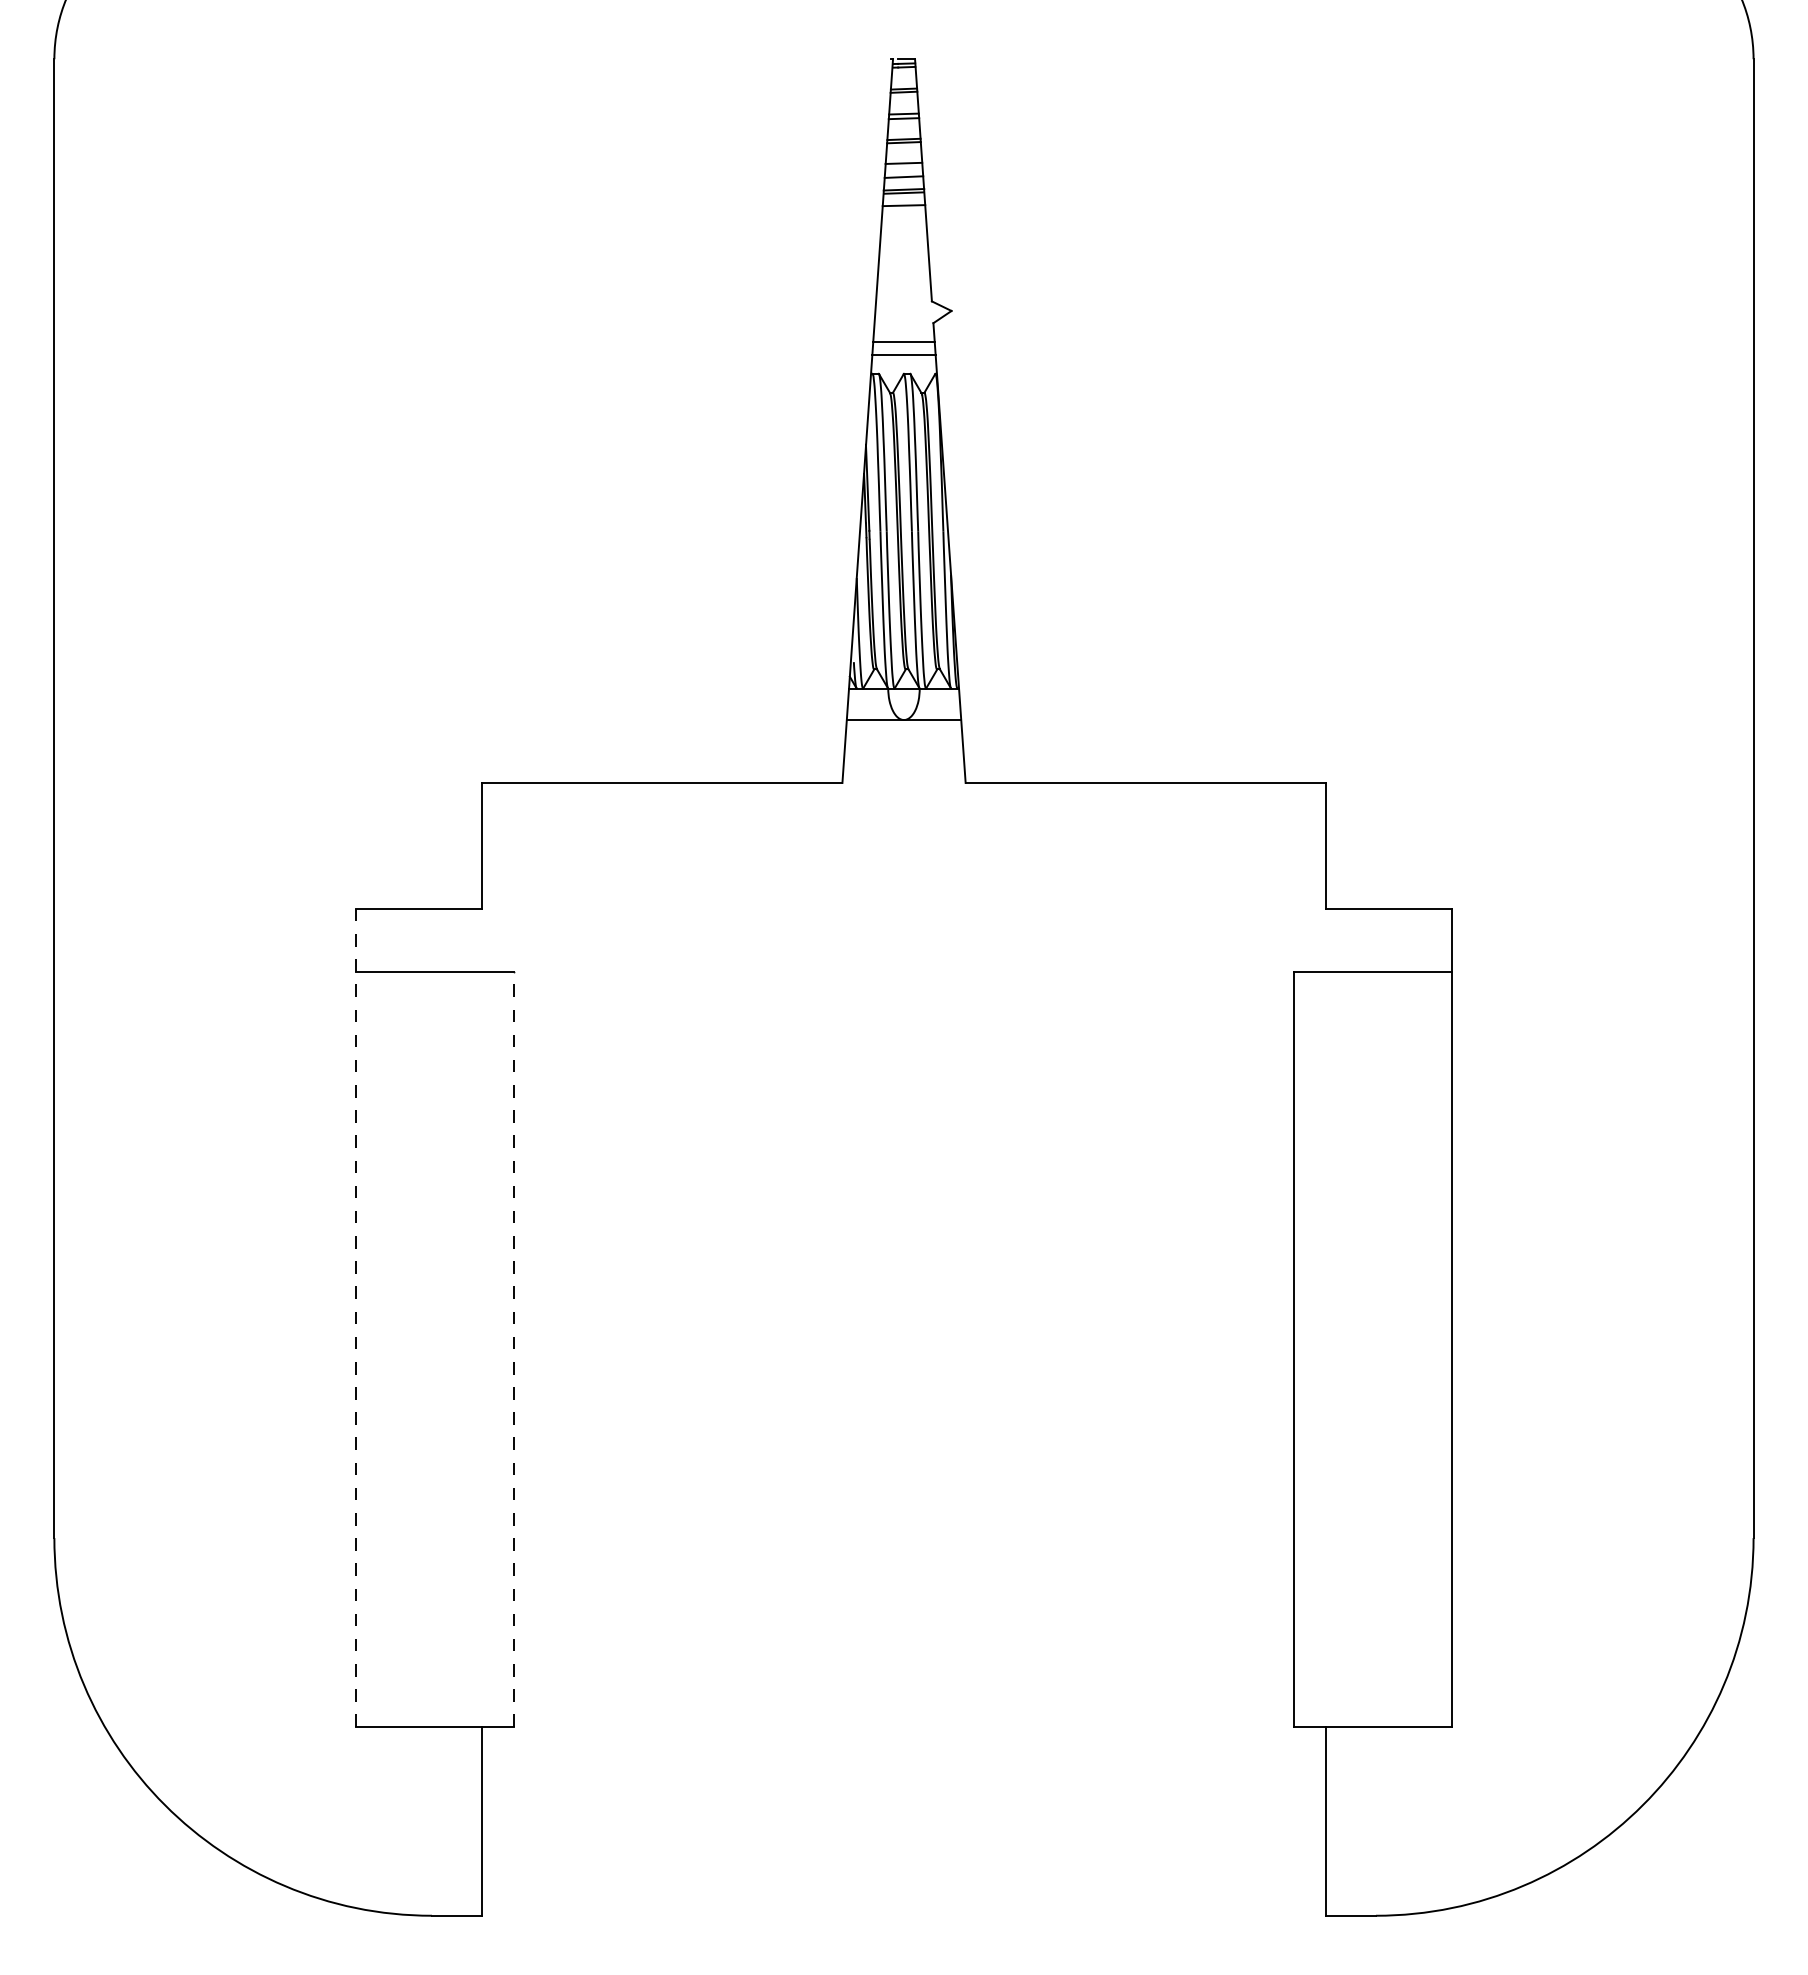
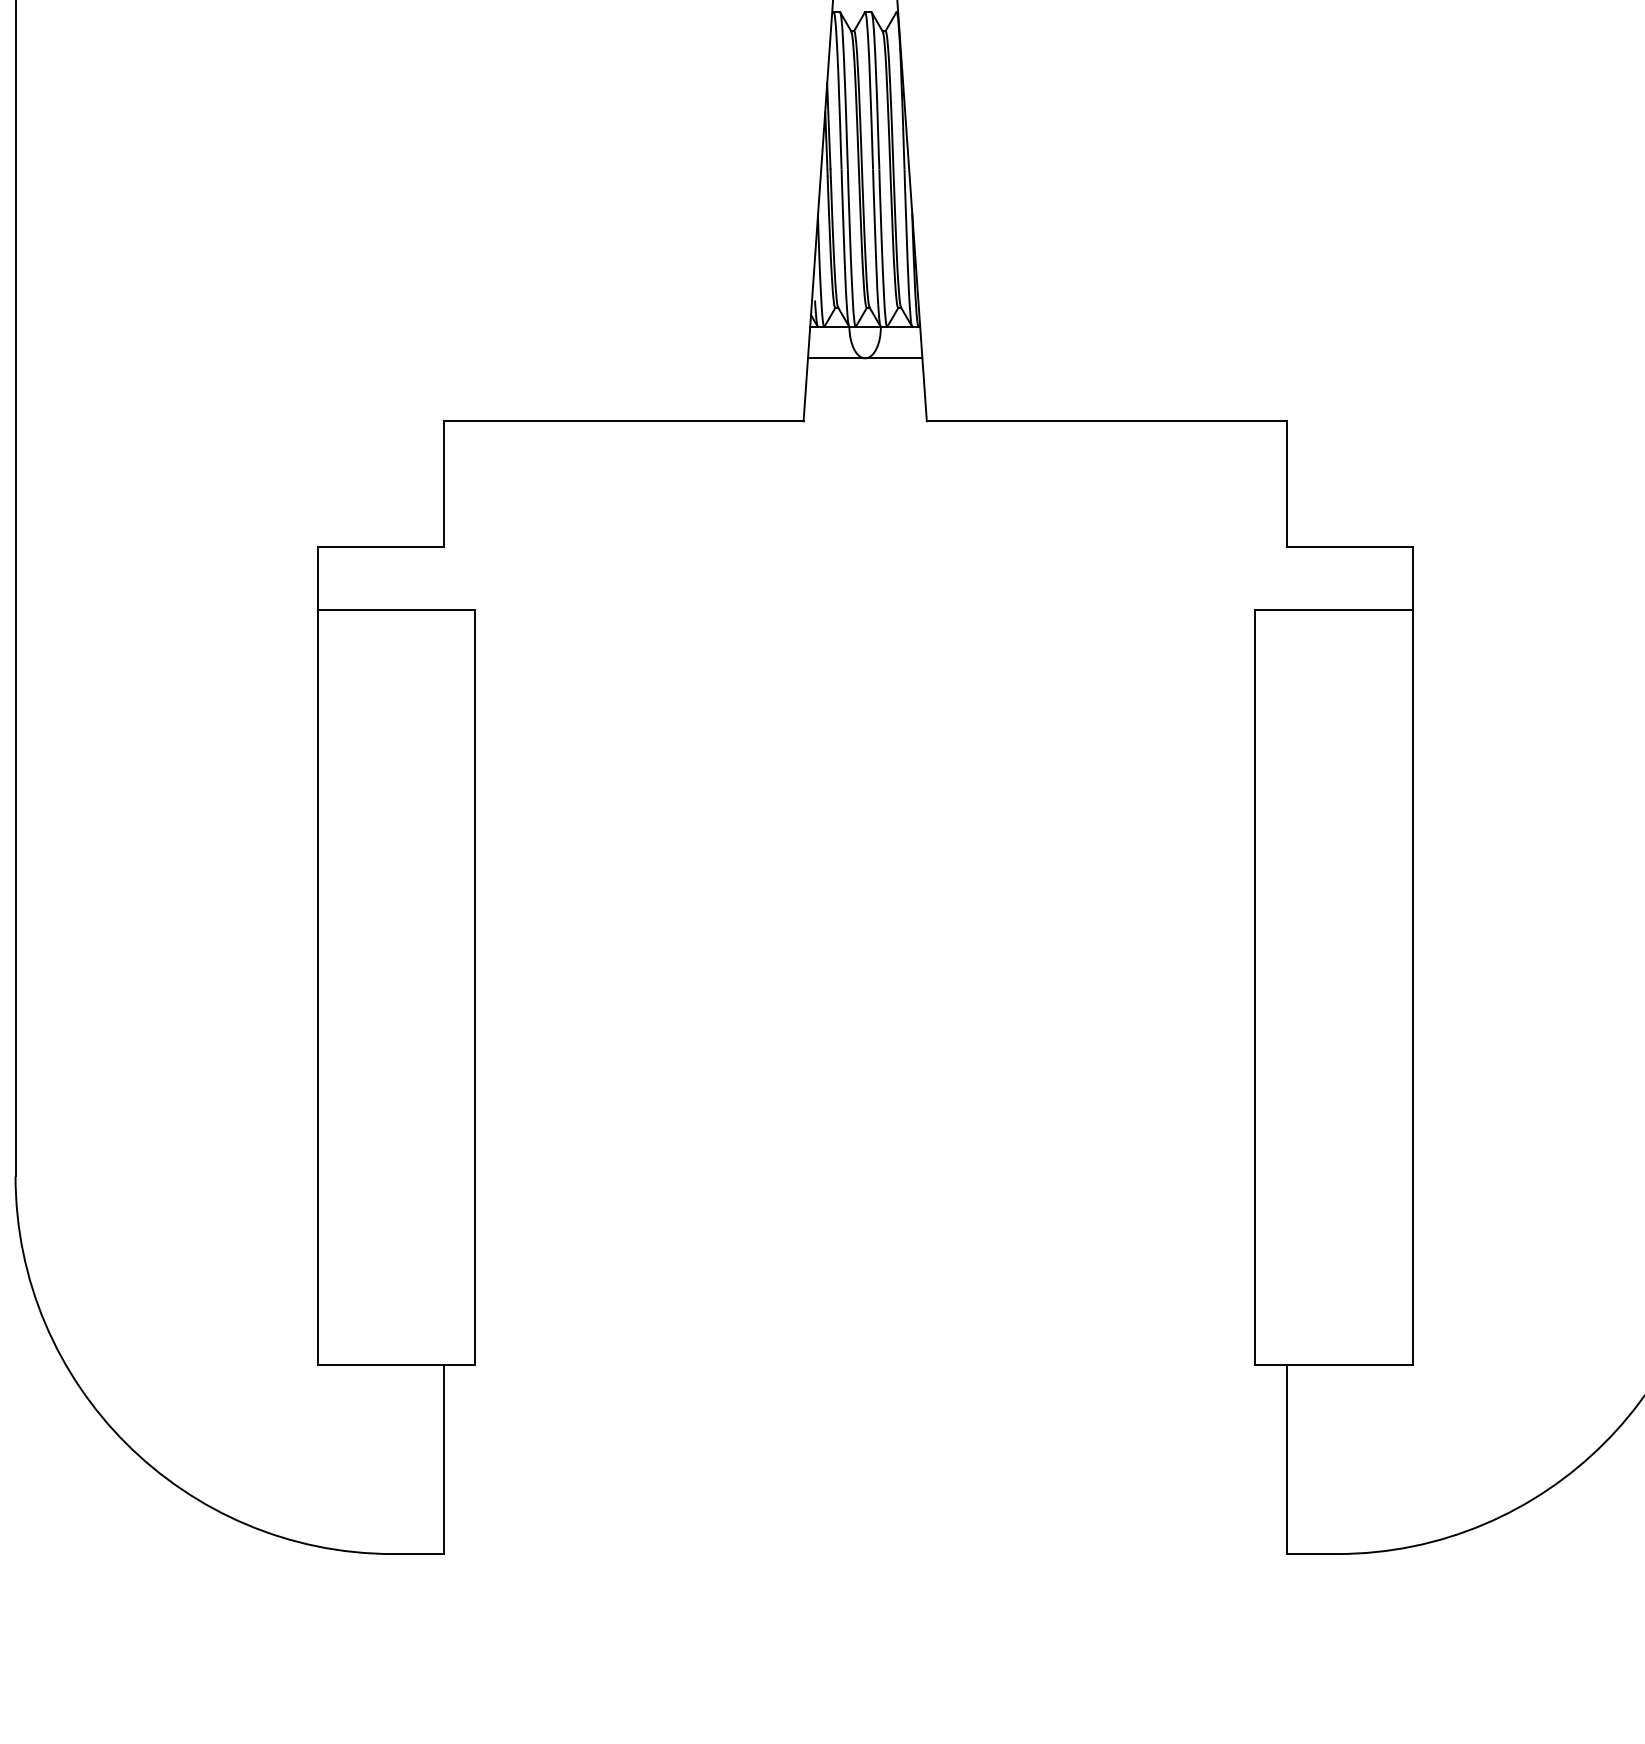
line: (356, 1318) -> (317, 956), dashed -> solid
line: (513, 1349) -> (474, 987), dashed -> solid

